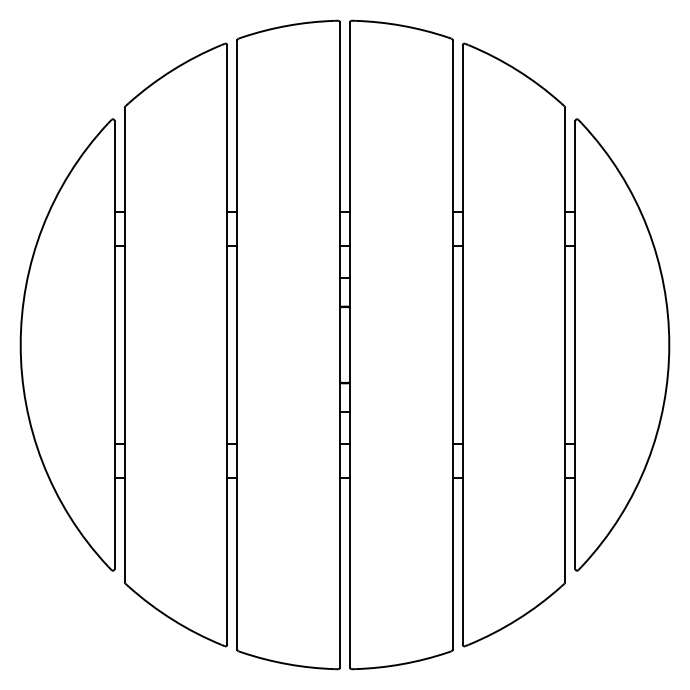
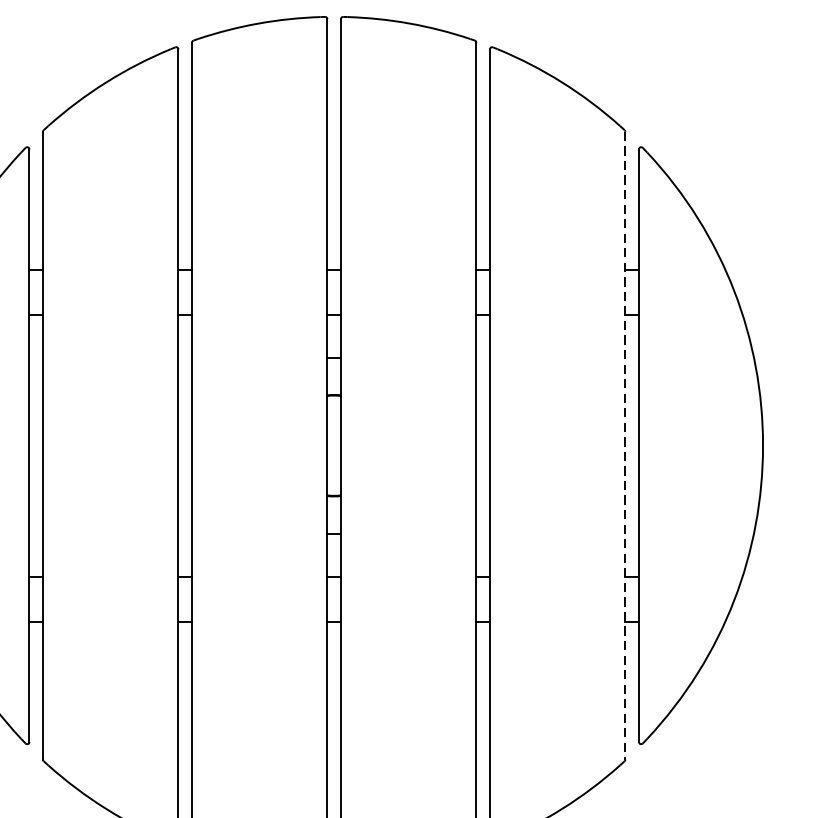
line: (565, 345) -> (625, 446), solid -> dashed

